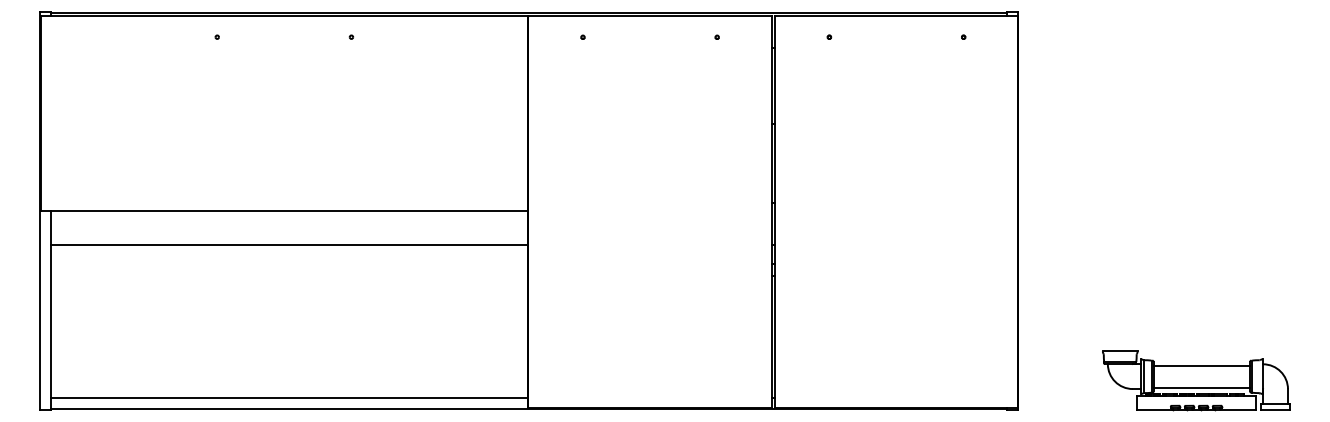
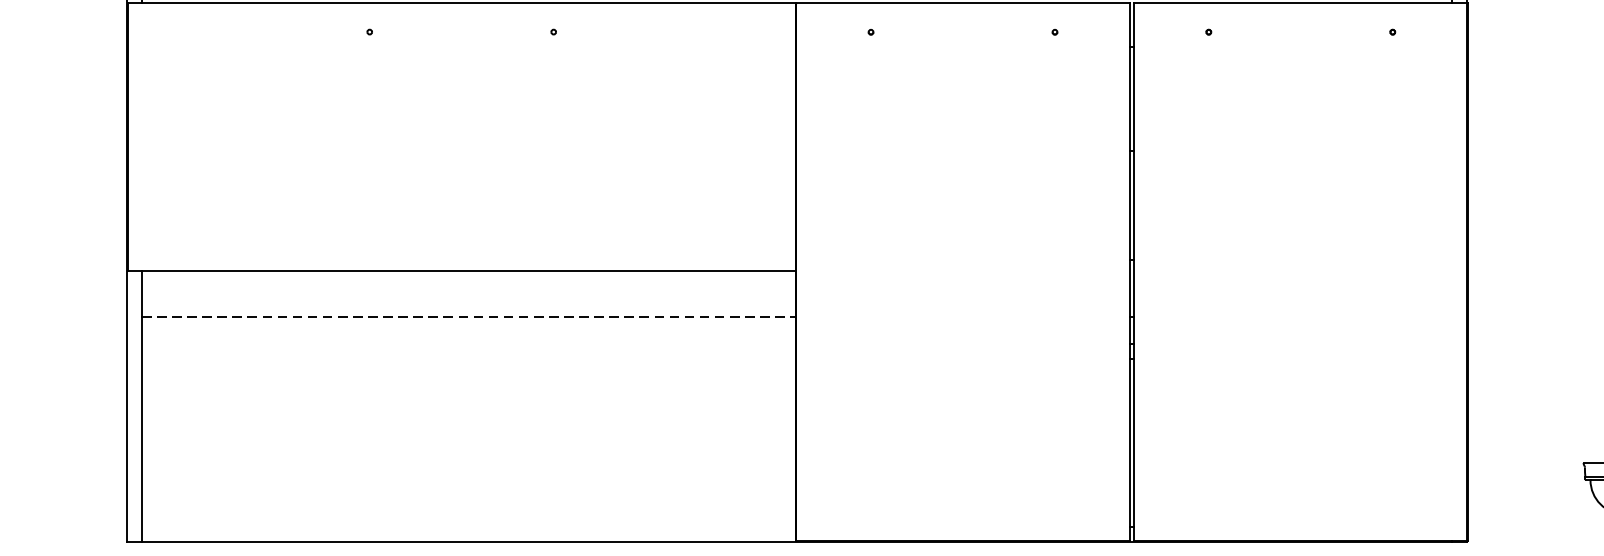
line: (289, 244) -> (468, 316), solid -> dashed
line: (289, 397) -> (468, 525), removed

